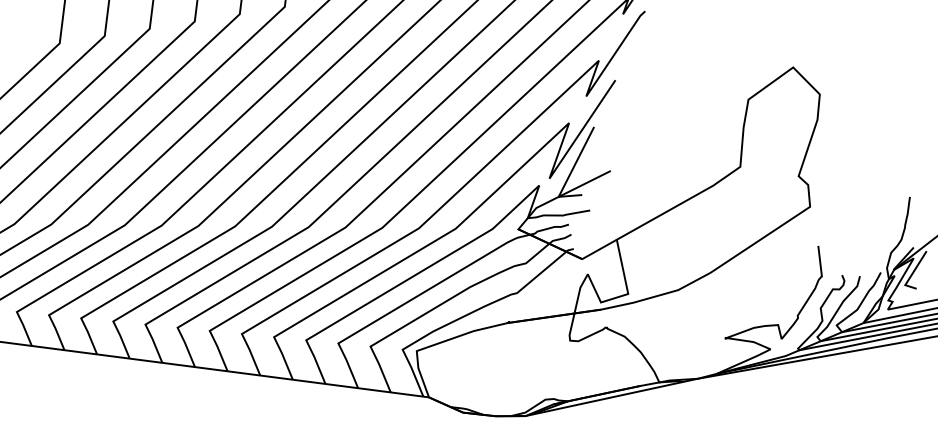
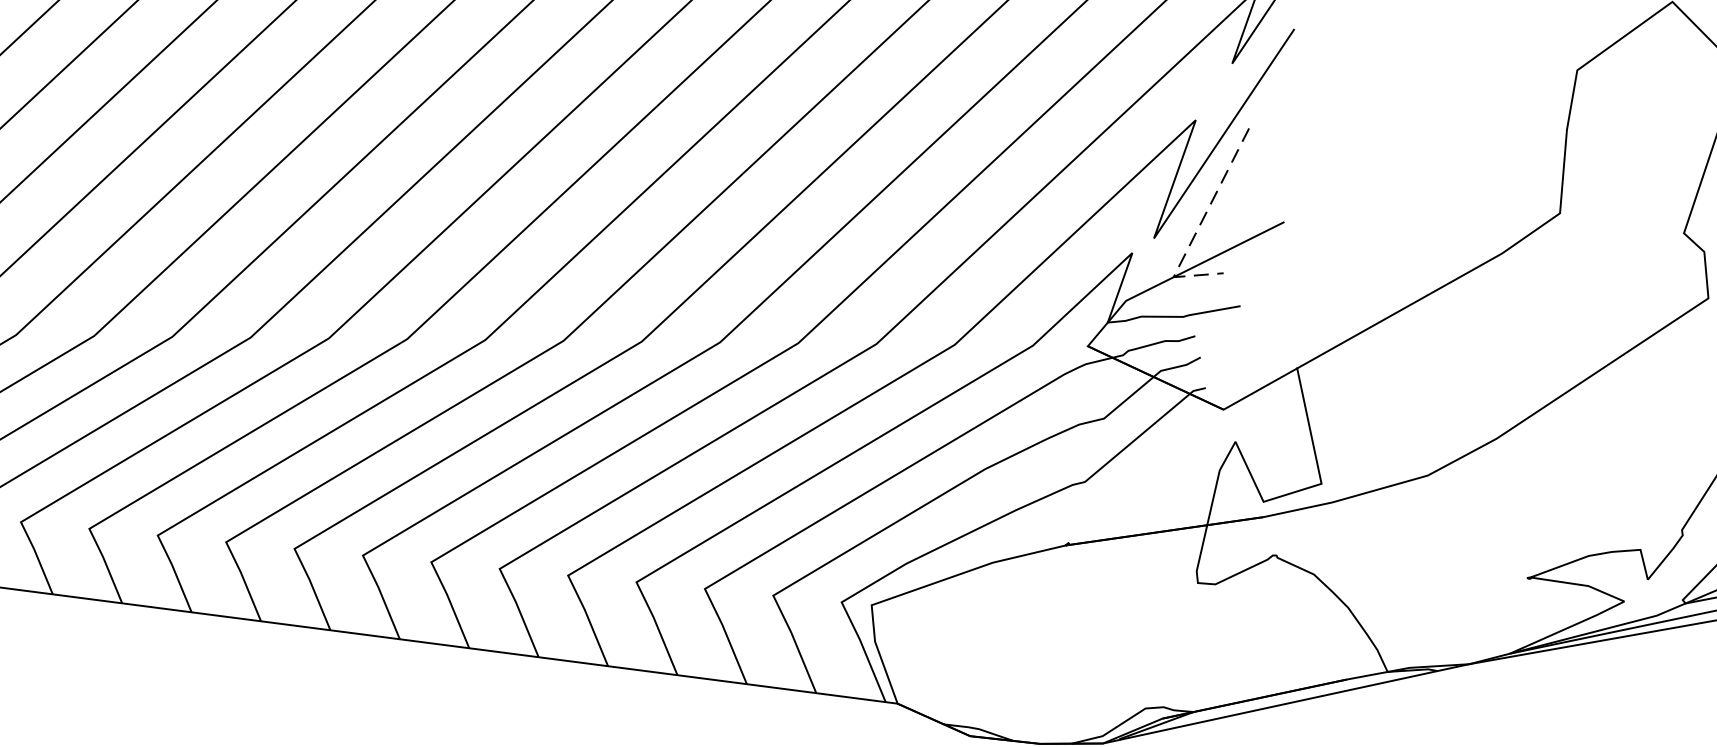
line: (570, 172) -> (1198, 225), solid -> dashed

